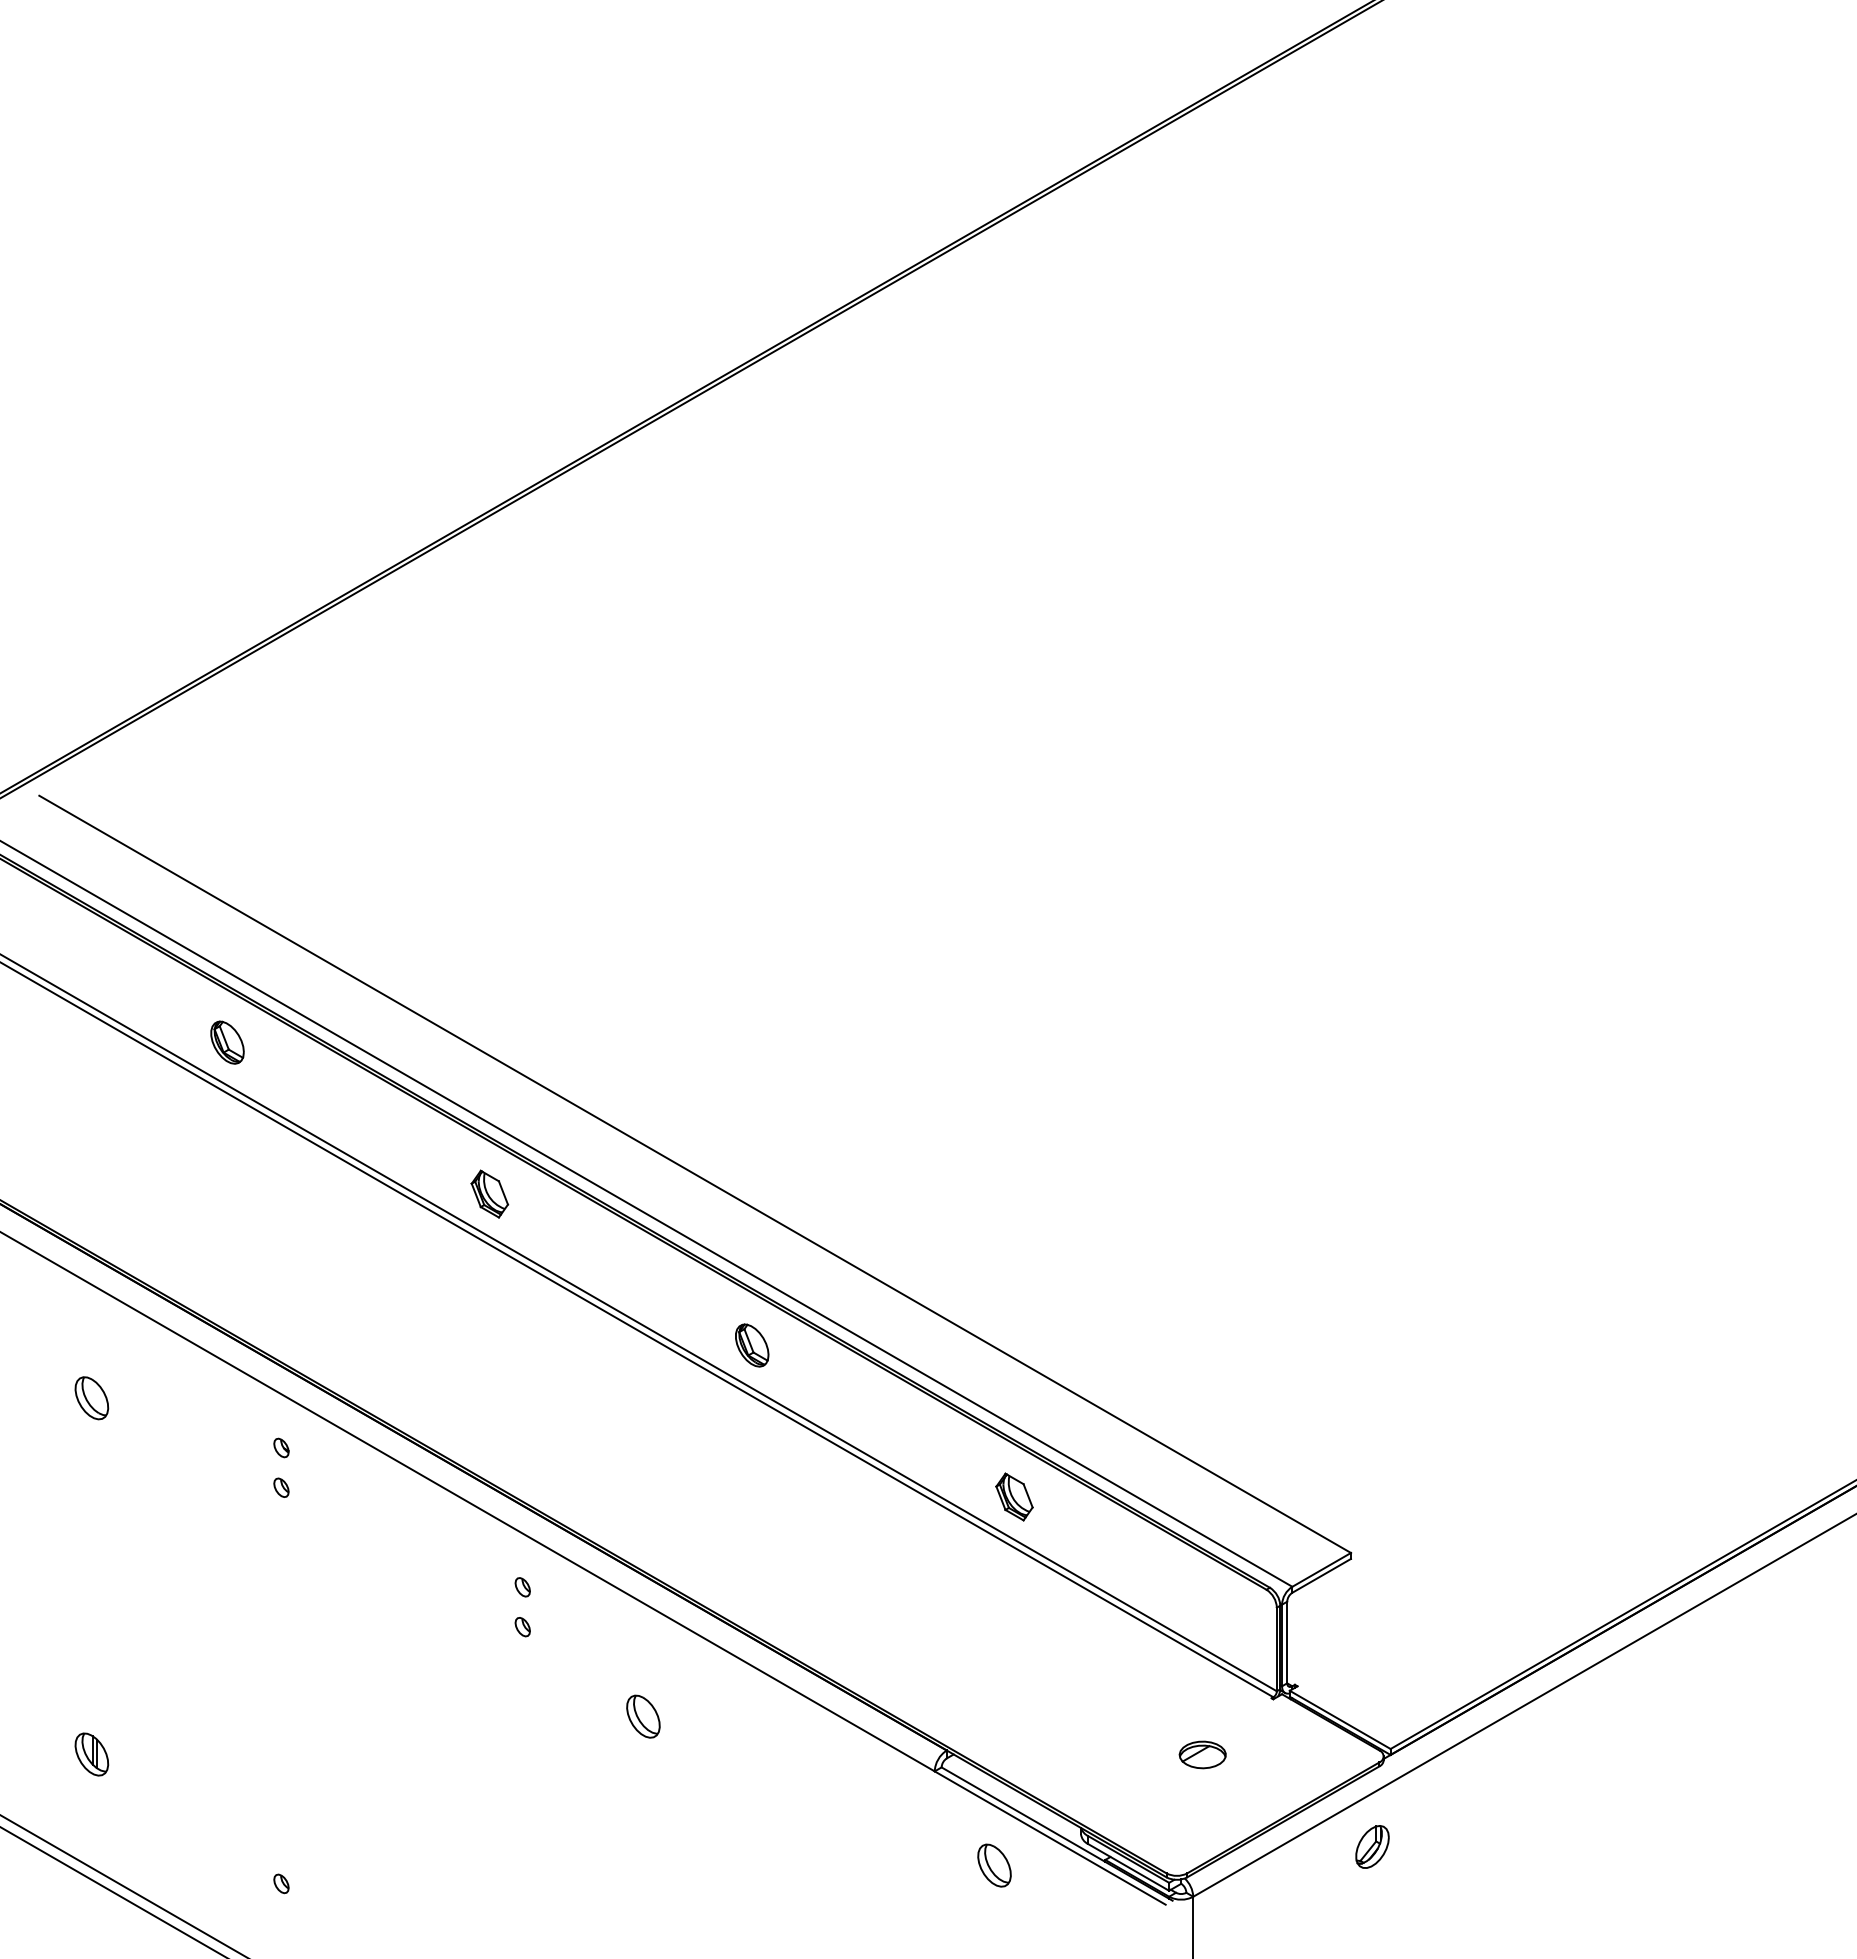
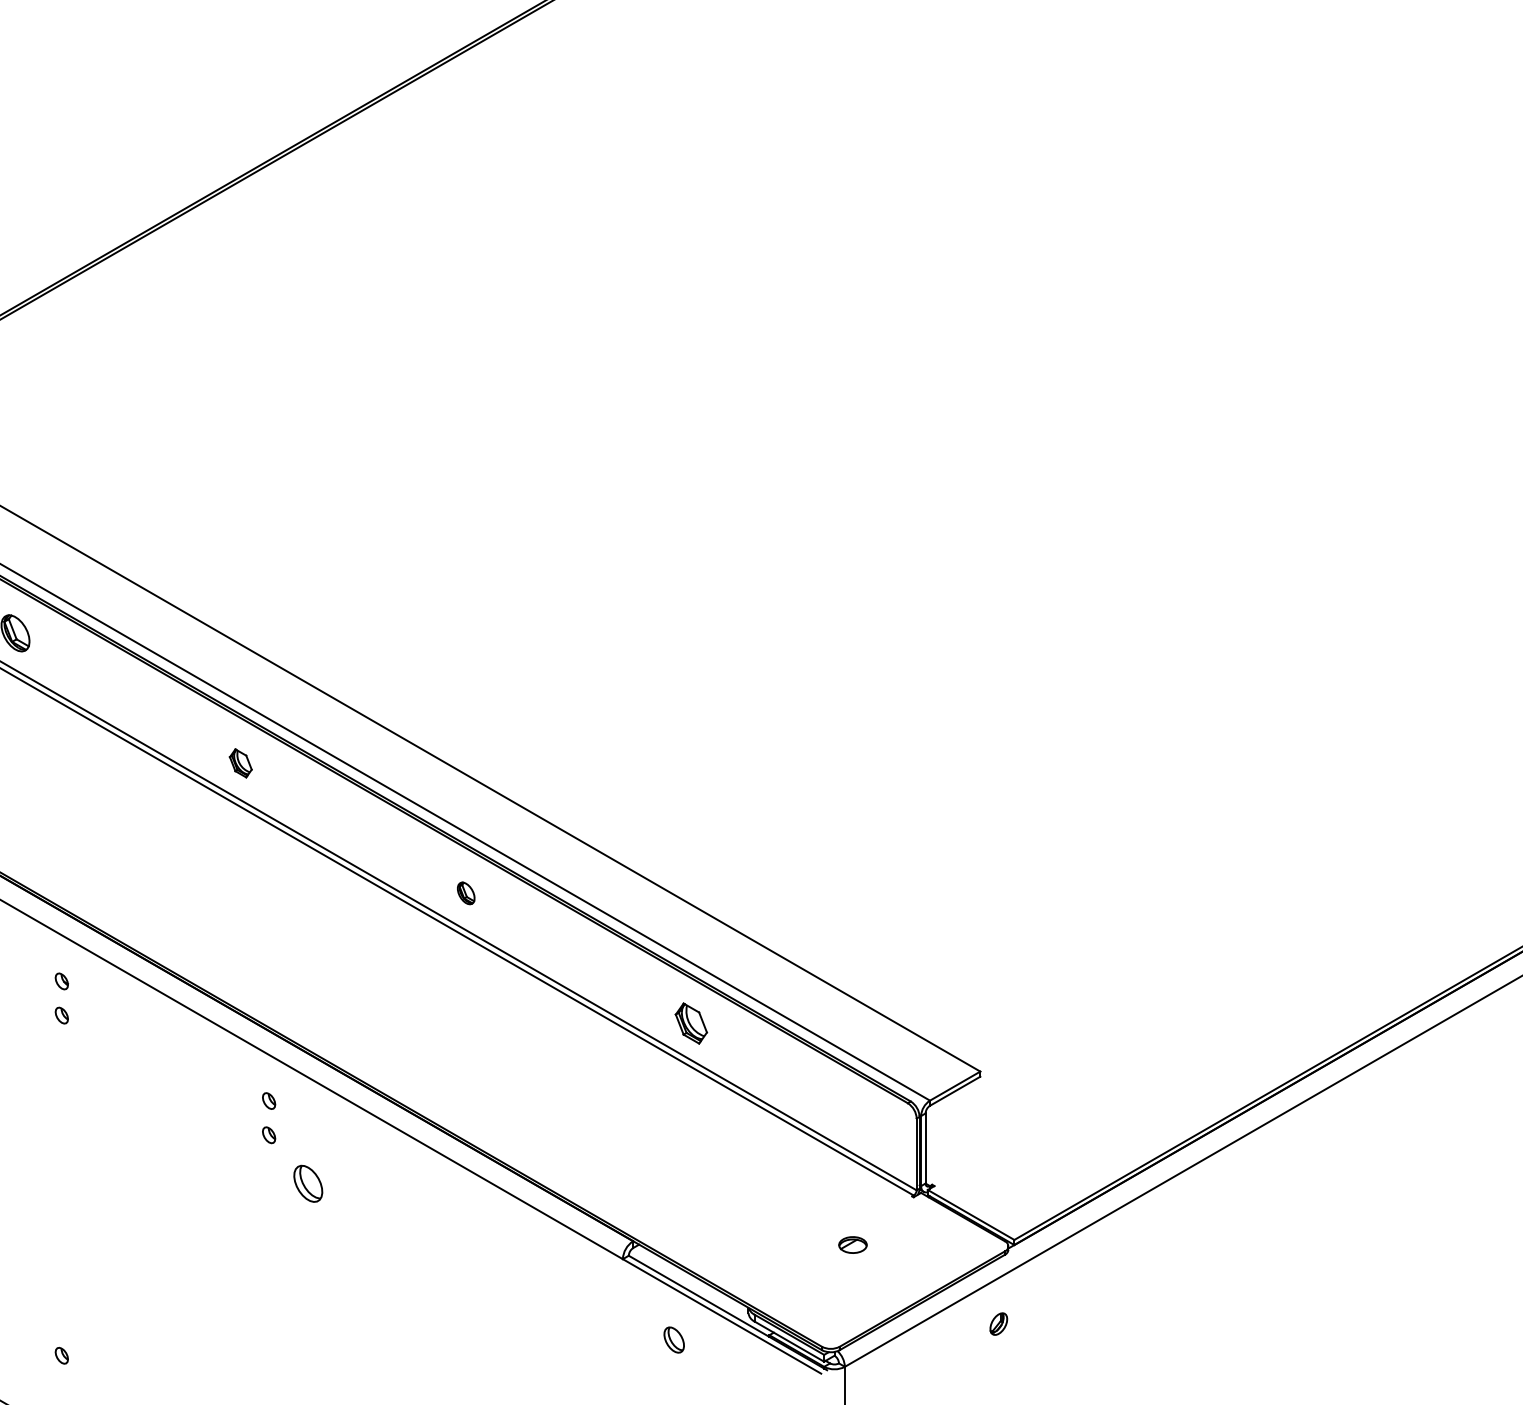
part: (489, 1193) -> (240, 762), size x0.7
part: (752, 1345) -> (466, 893), size x0.6
part: (643, 1716) -> (308, 1183), moved
part: (1202, 1754) -> (852, 1244), size x0.7
part: (1372, 1846) -> (998, 1323), size x0.6
part: (994, 1865) -> (674, 1339), size x0.7

